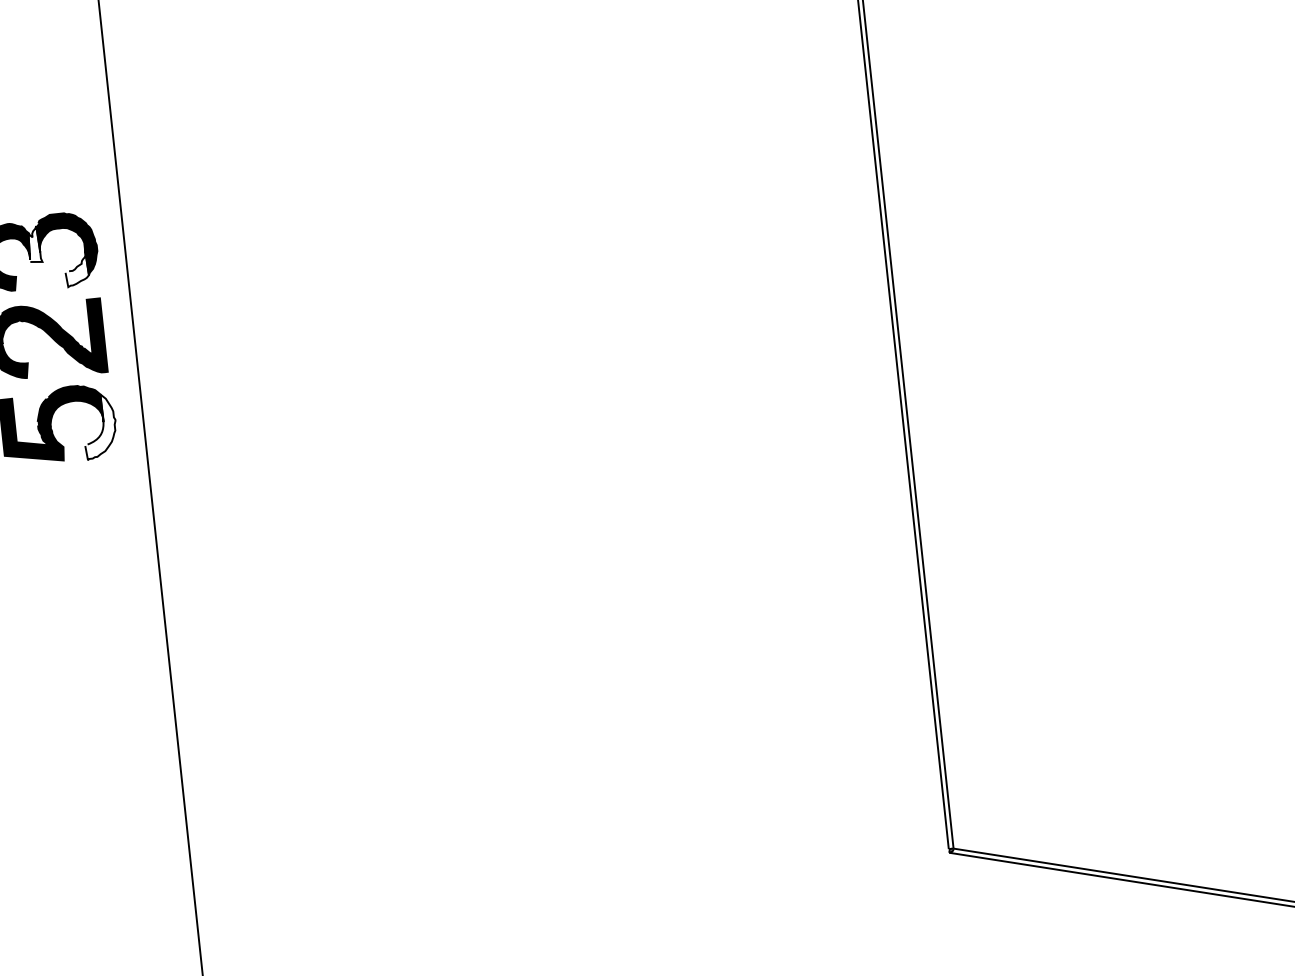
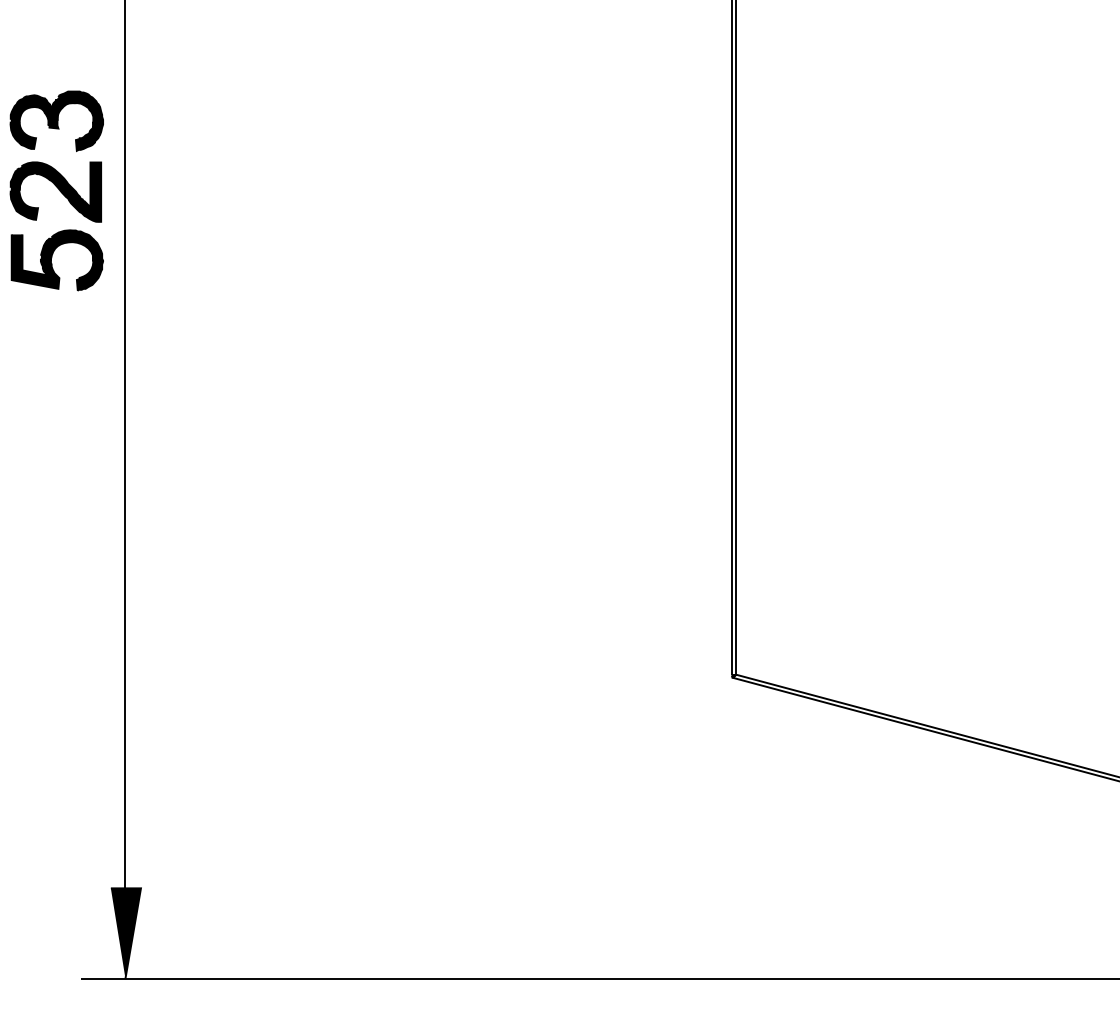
fill: (34, 243) -> (53, 113), added
fill: (75, 267) -> (84, 135), added
fill: (99, 426) -> (89, 264), added

